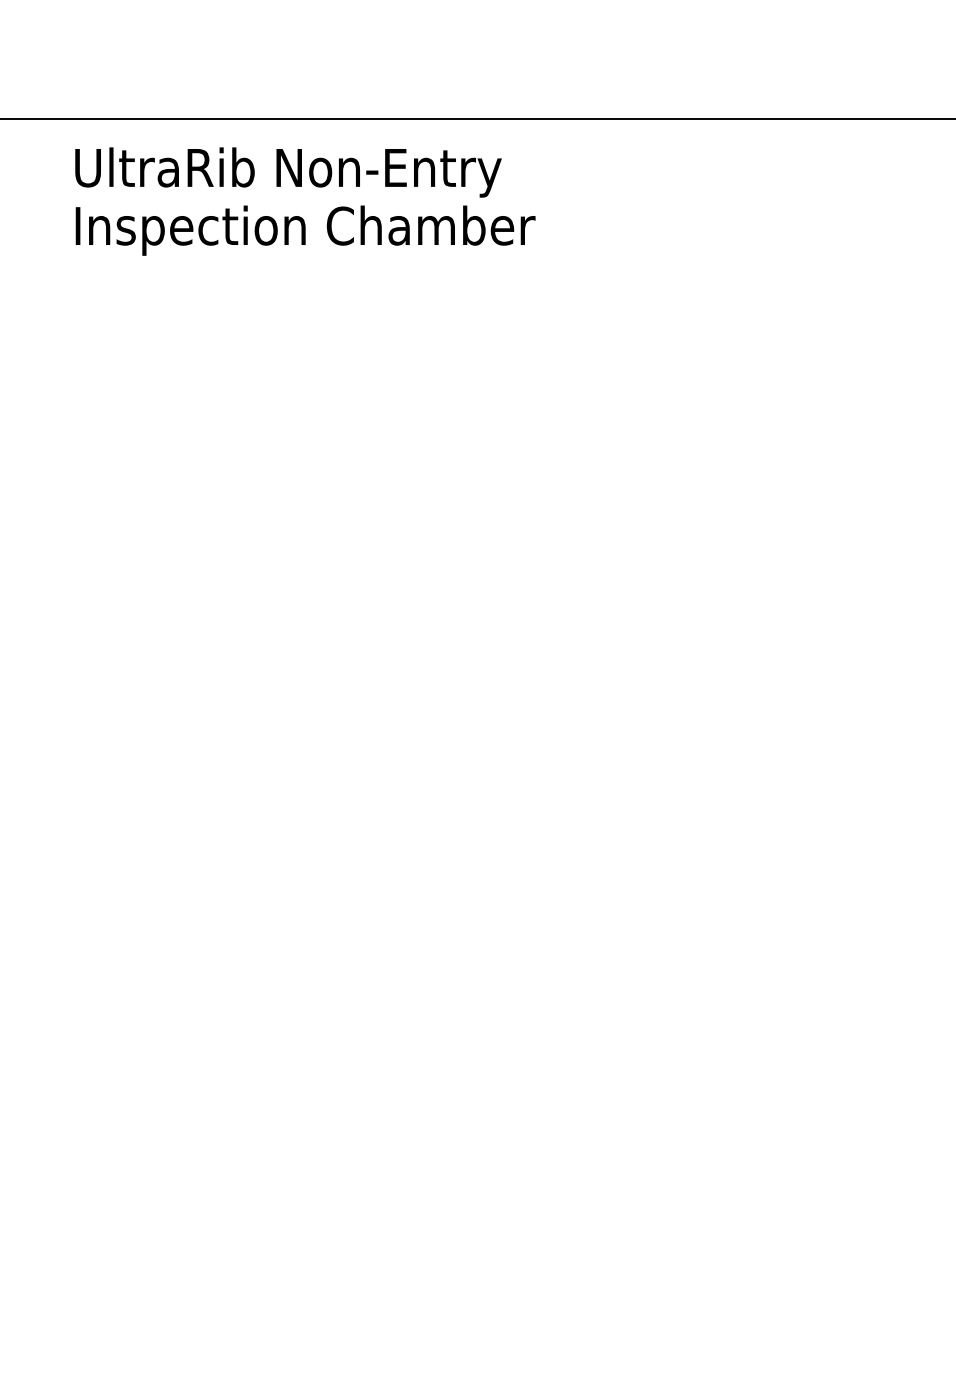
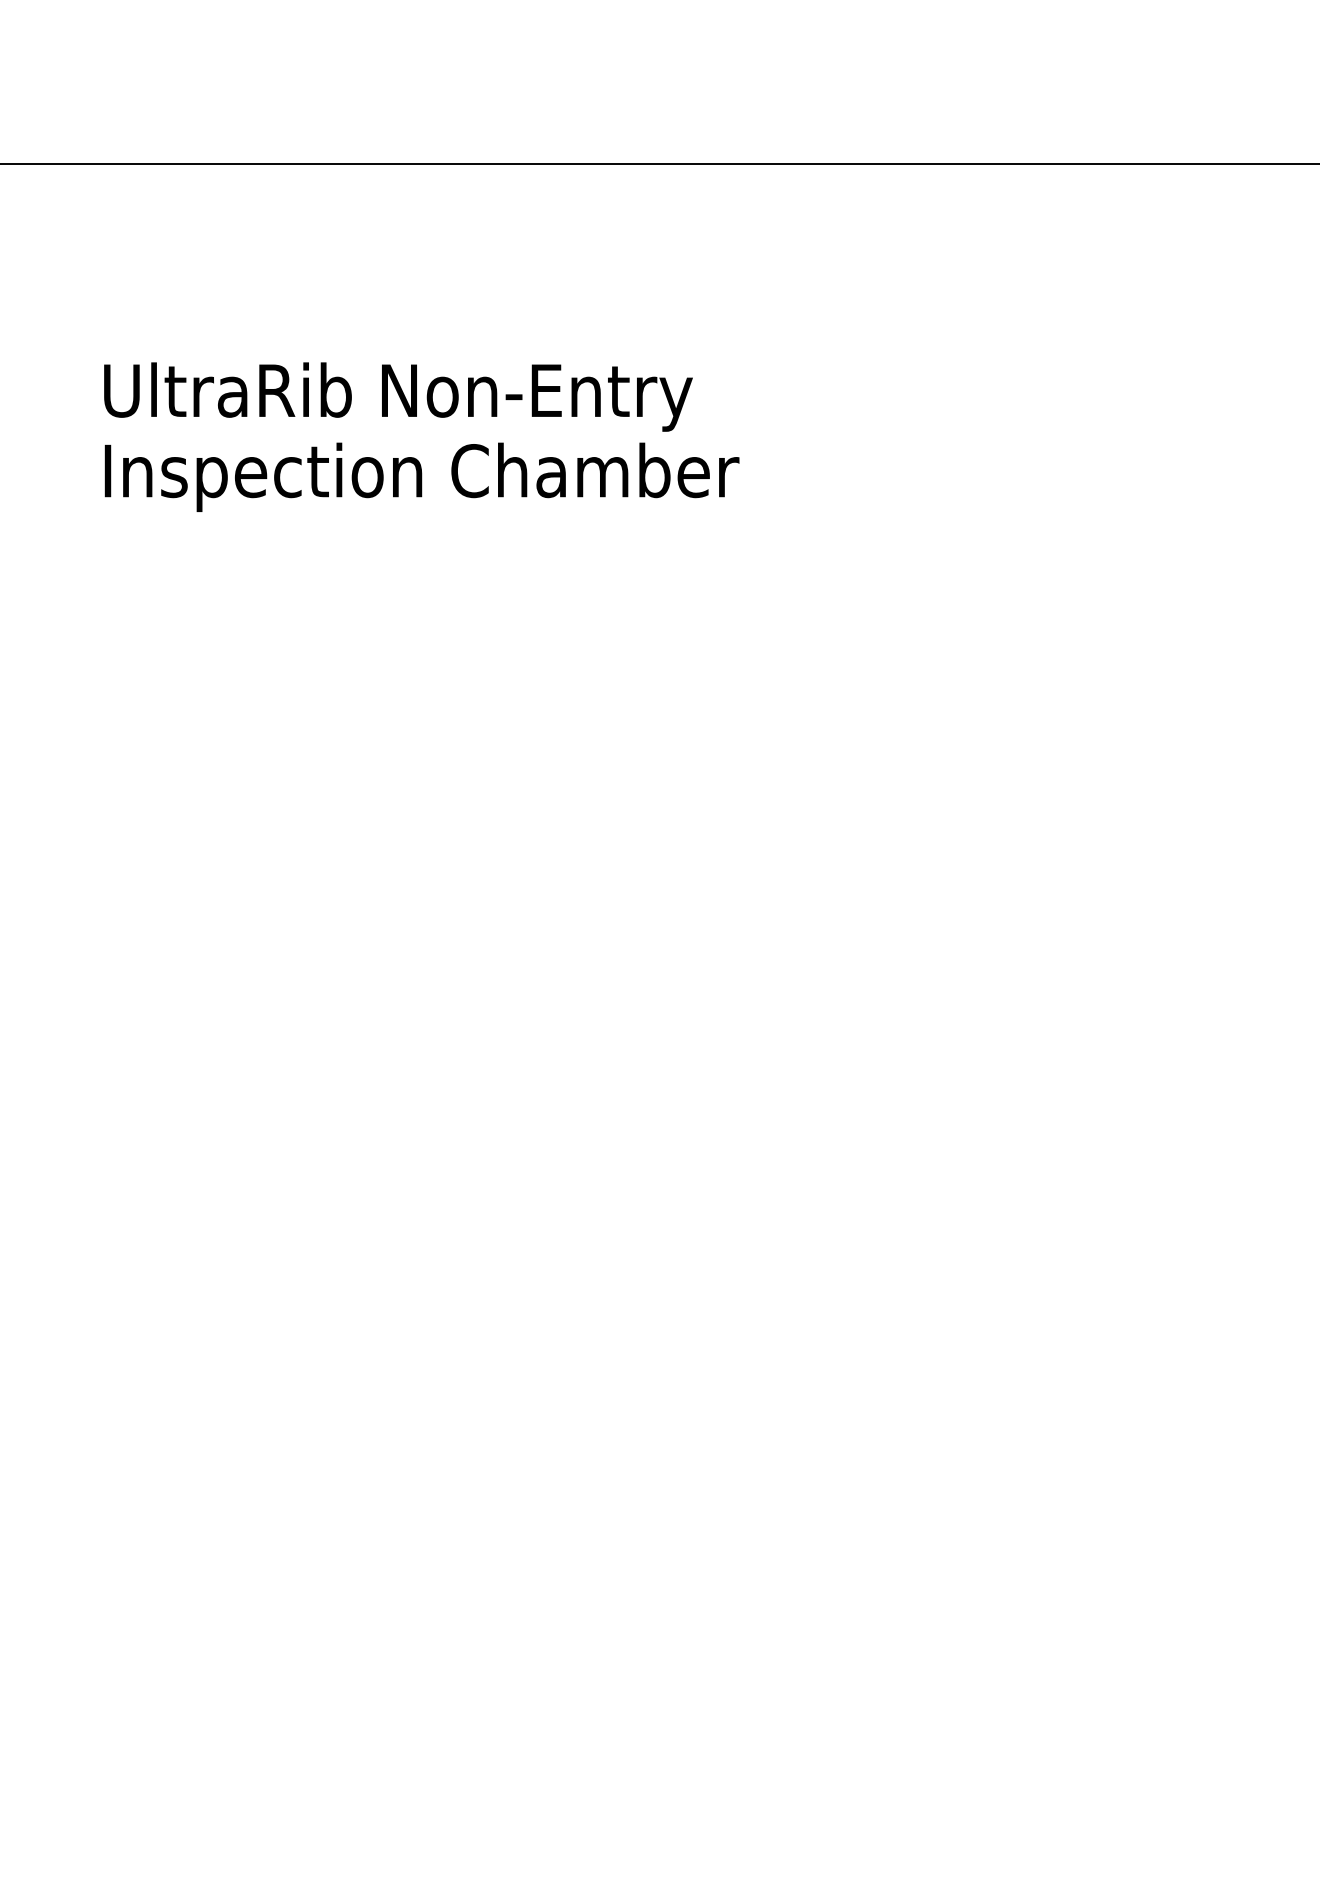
text: (305, 201) -> (421, 436), moved

